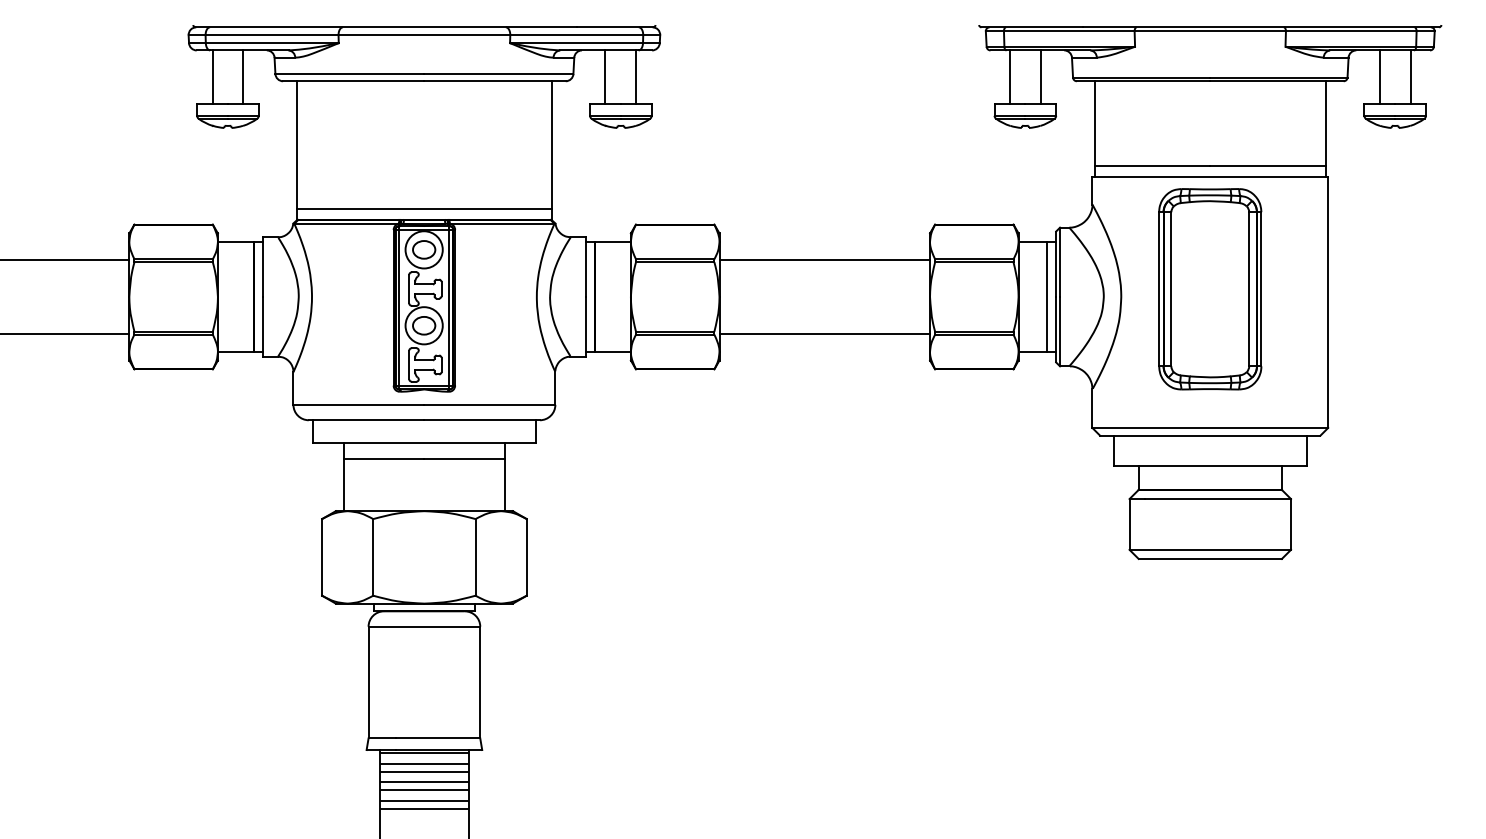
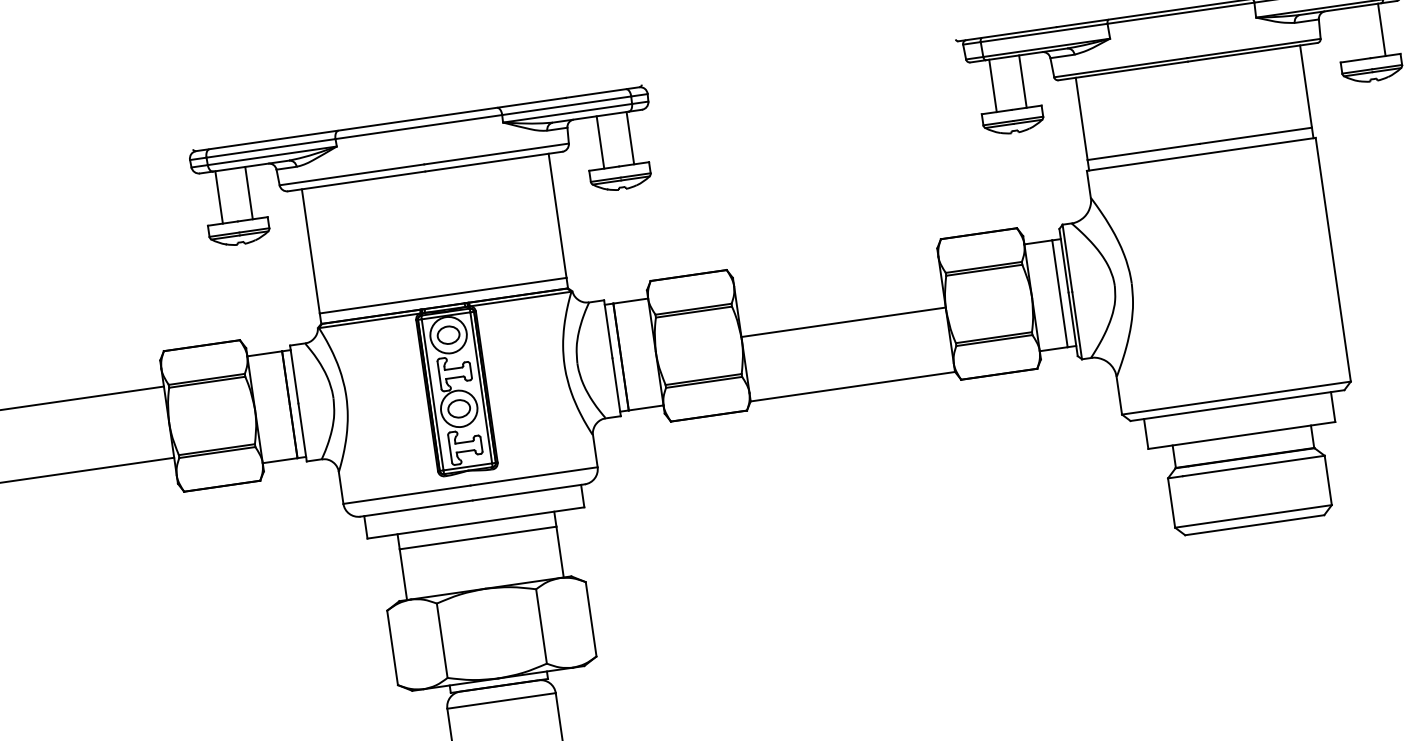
line: (1379, 77) -> (1351, 34), removed
line: (824, 260) -> (843, 322), moved
part: (1210, 289) -> (1217, 263), removed
line: (824, 333) -> (852, 386), moved

